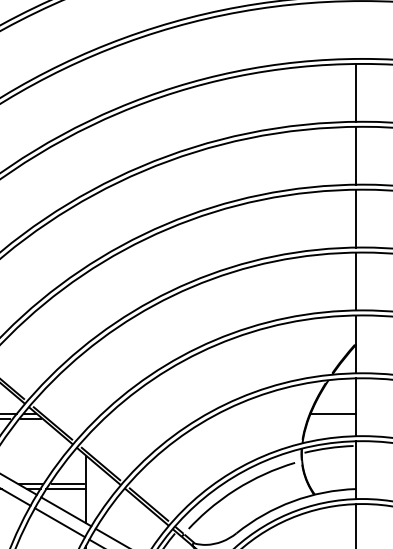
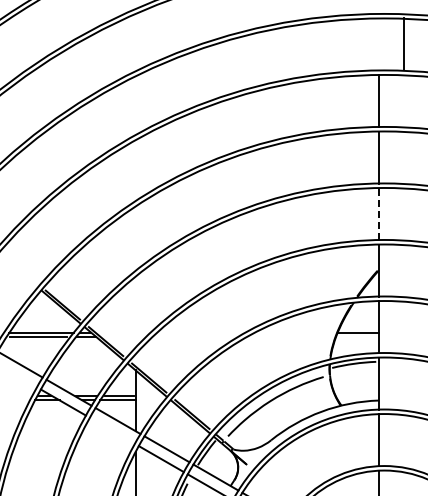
line: (356, 92) -> (403, 44), moved
line: (356, 282) -> (378, 214), solid -> dashed
line: (59, 522) -> (111, 430), removed

